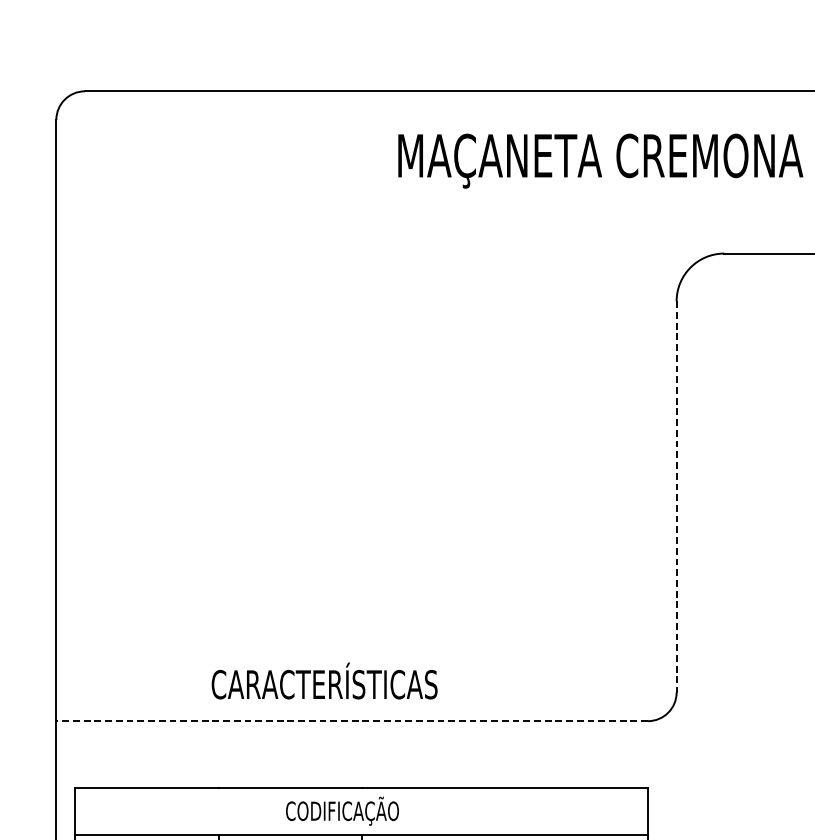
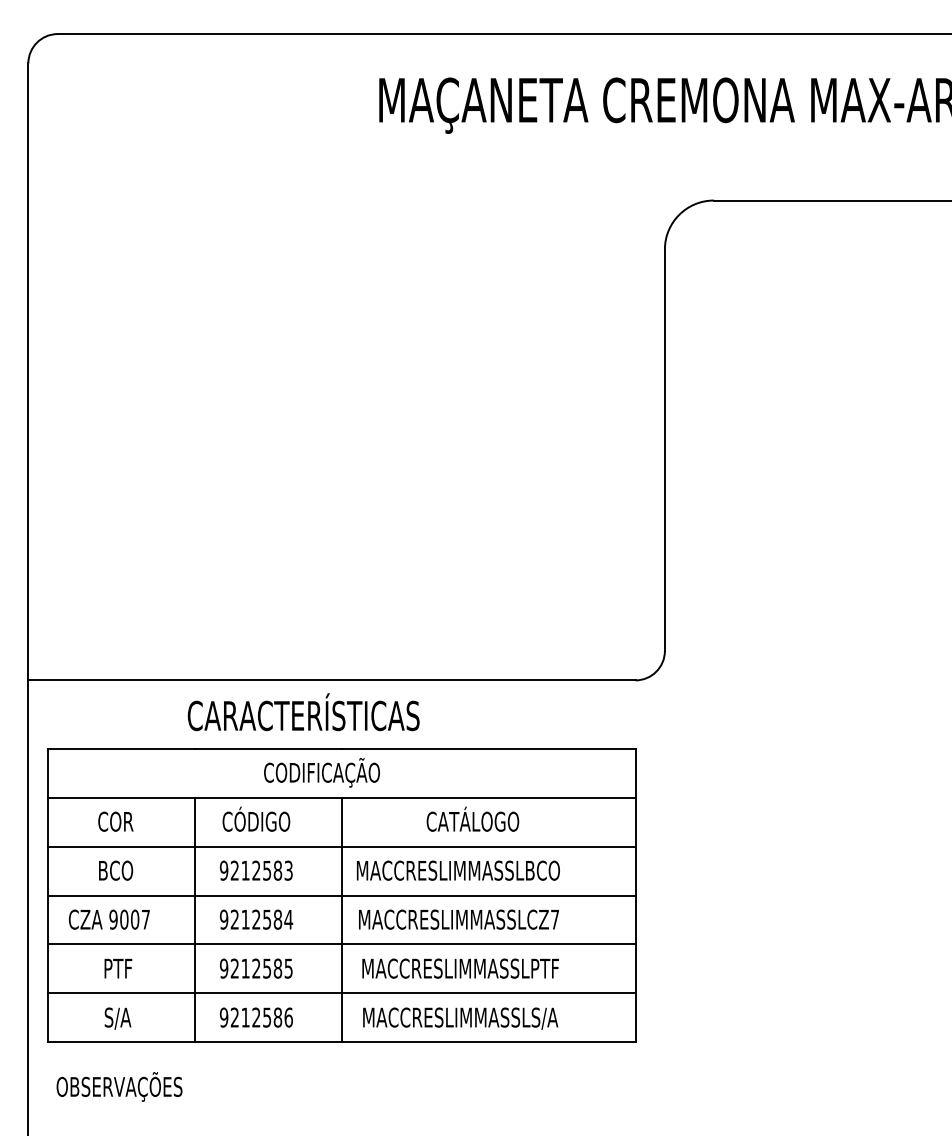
line: (676, 497) -> (664, 450), dashed -> solid
text: (324, 681) -> (303, 712), moved
line: (351, 721) -> (331, 680), dashed -> solid

